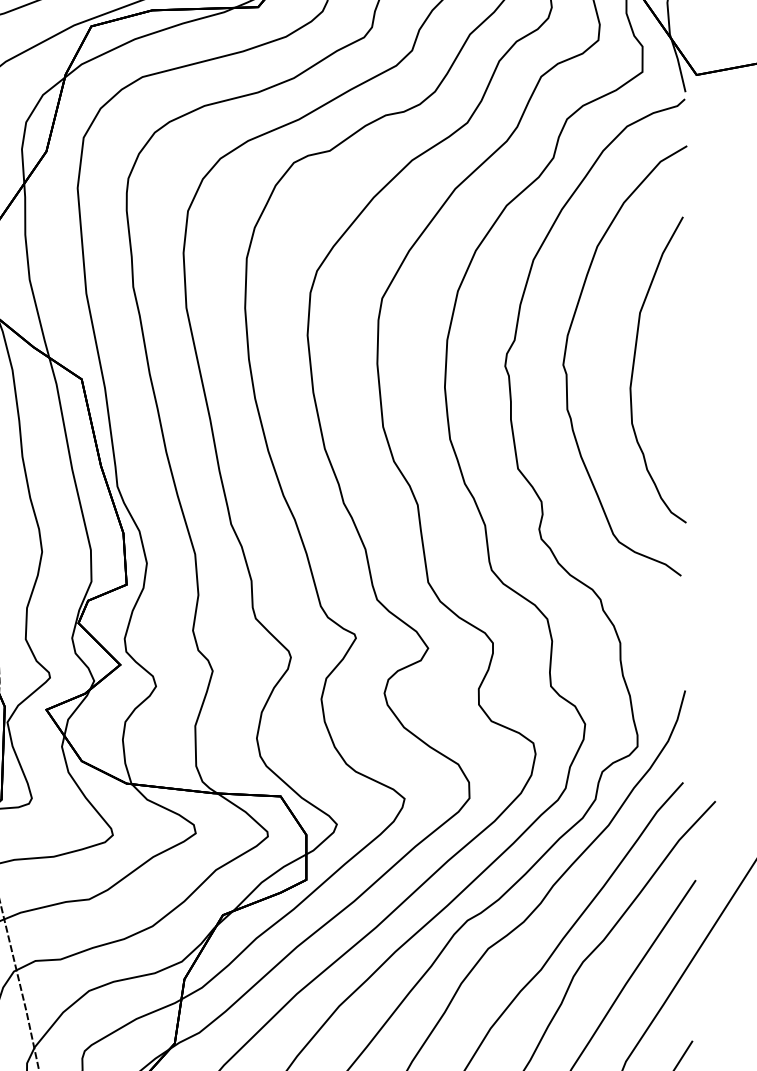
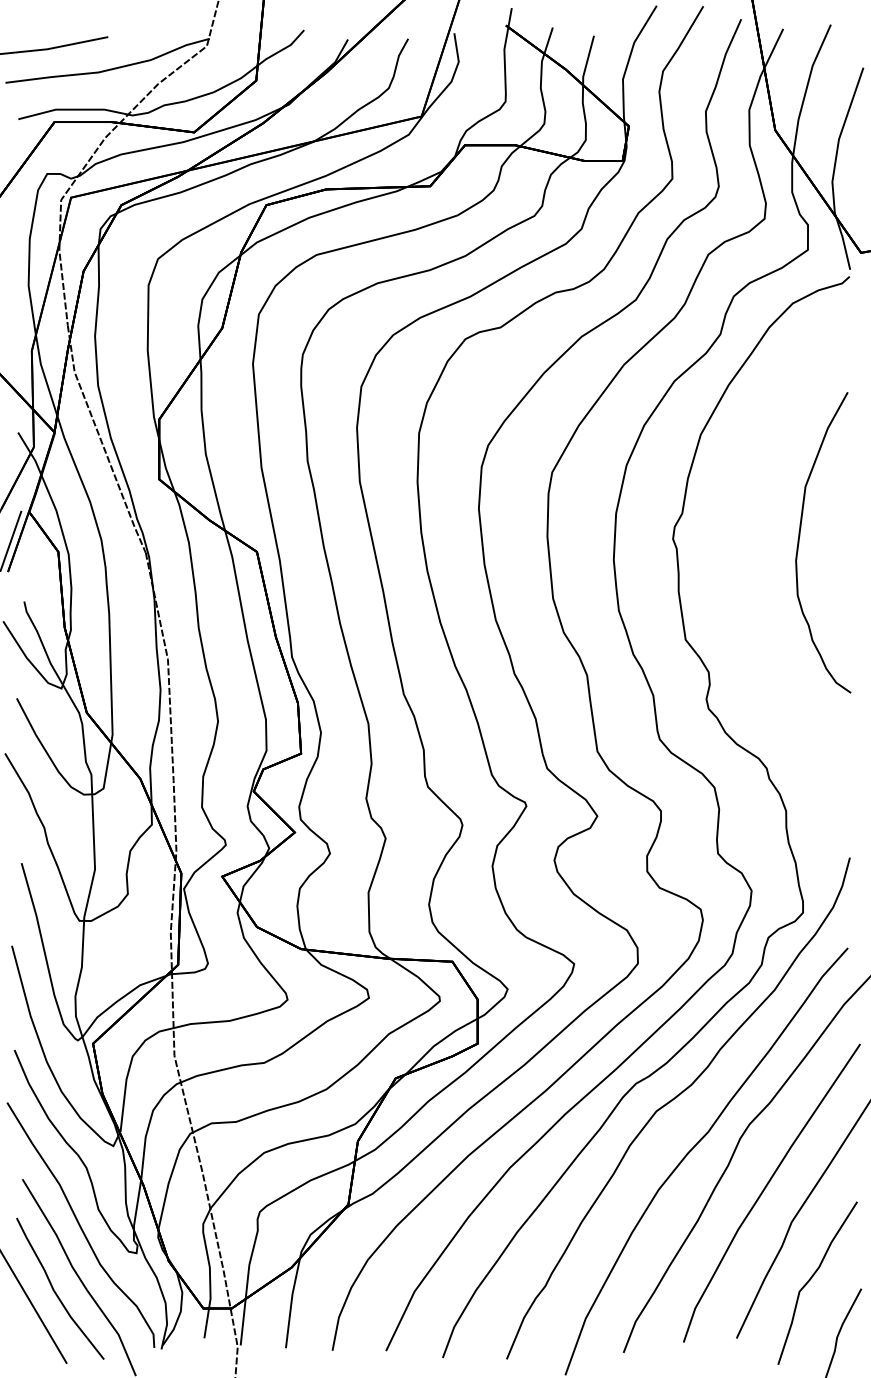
curve: (567, 374) -> (734, 547), removed

